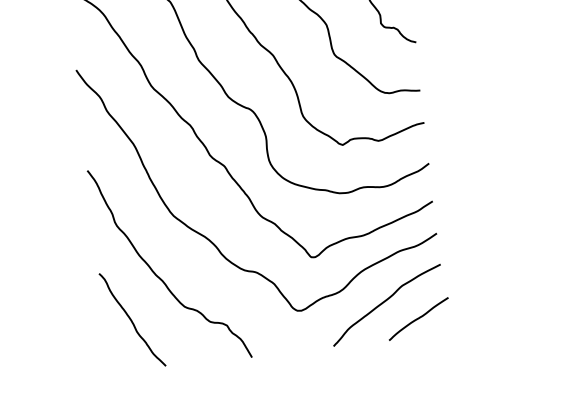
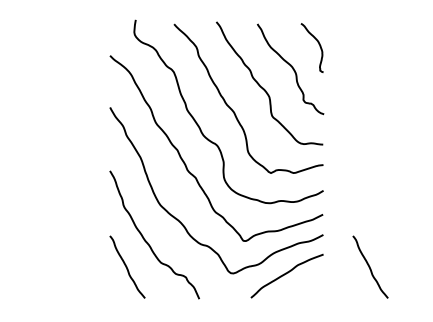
curve: (517, 274) -> (370, 266), added
line: (417, 318) -> (305, 286), removed

